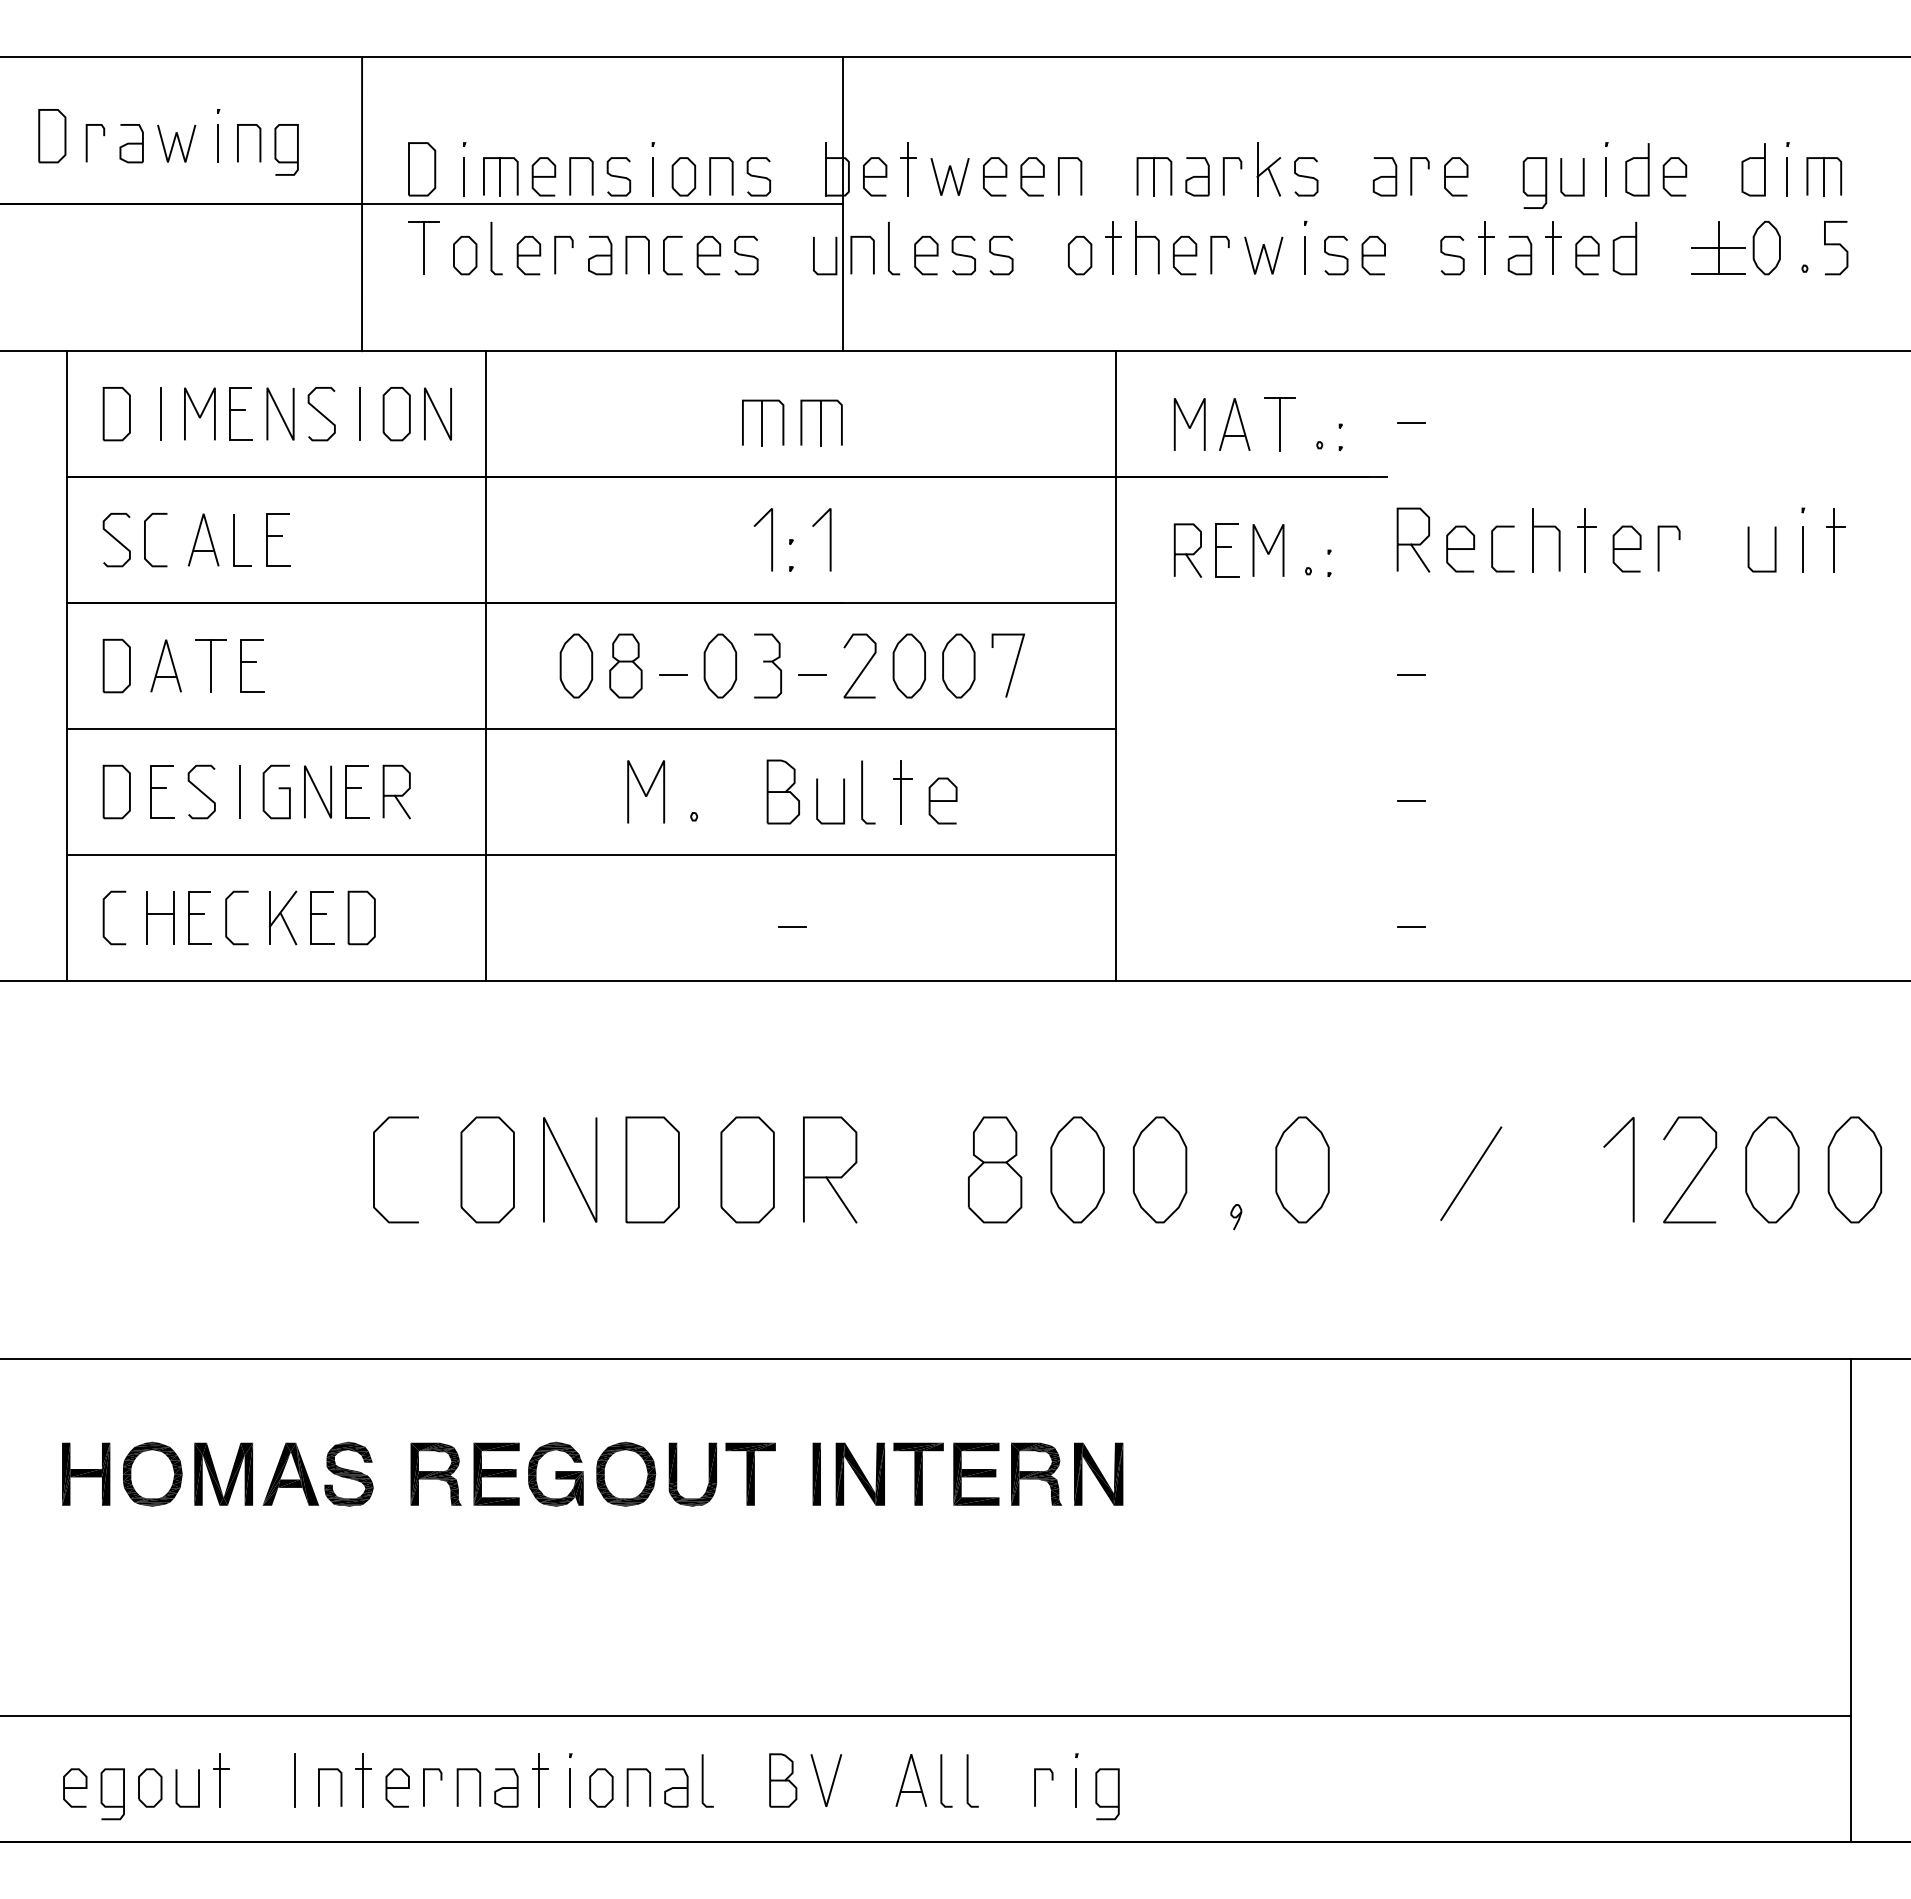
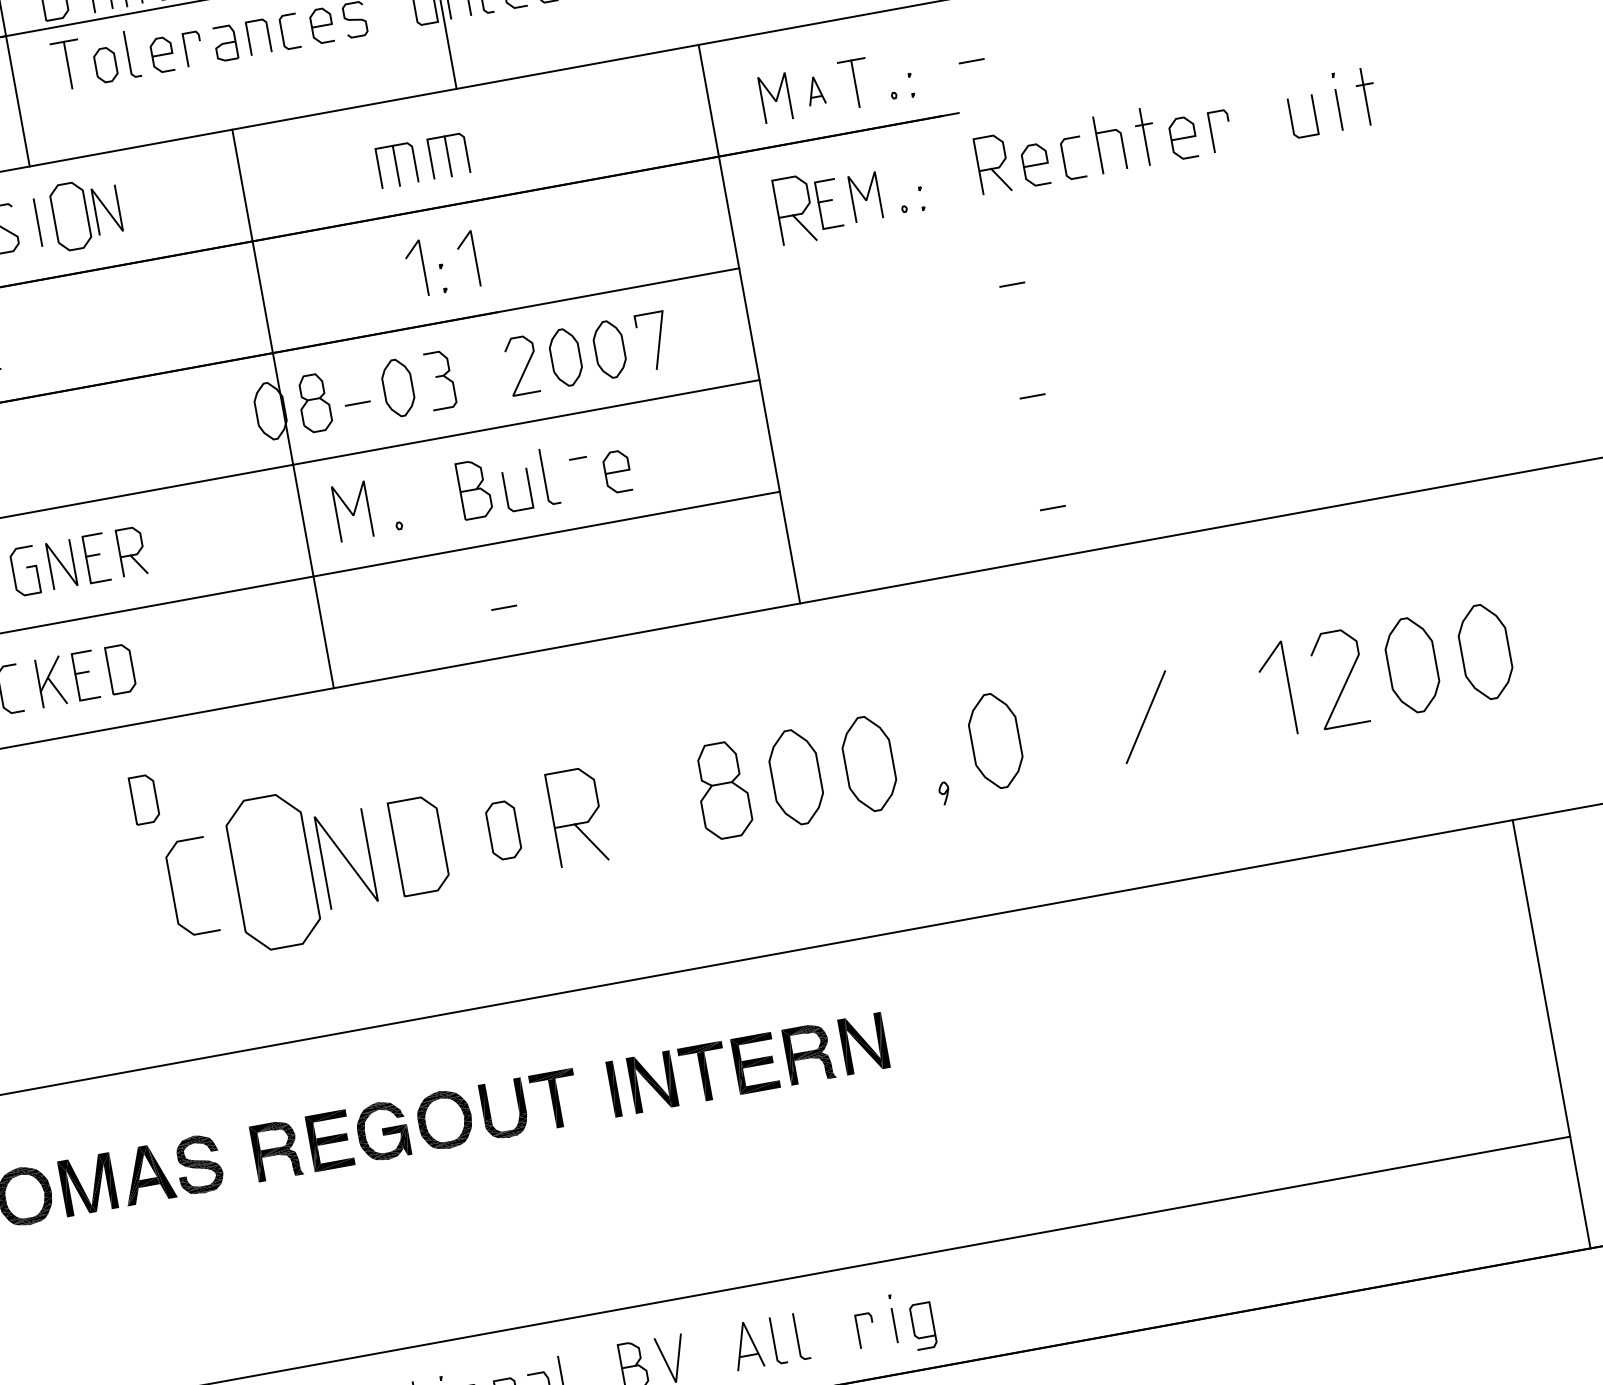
part: (396, 414) -> (70, 217), size x1.4
part: (1234, 424) -> (815, 90), size x0.6
part: (1187, 550) -> (793, 210), size x1.4
line: (486, 665) -> (283, 408), moved
line: (812, 675) -> (481, 381), removed
line: (901, 791) -> (579, 470), removed
part: (361, 1064) -> (144, 799), added
part: (487, 1169) -> (272, 871), size x1.6
part: (747, 1169) -> (503, 830), size x0.6

